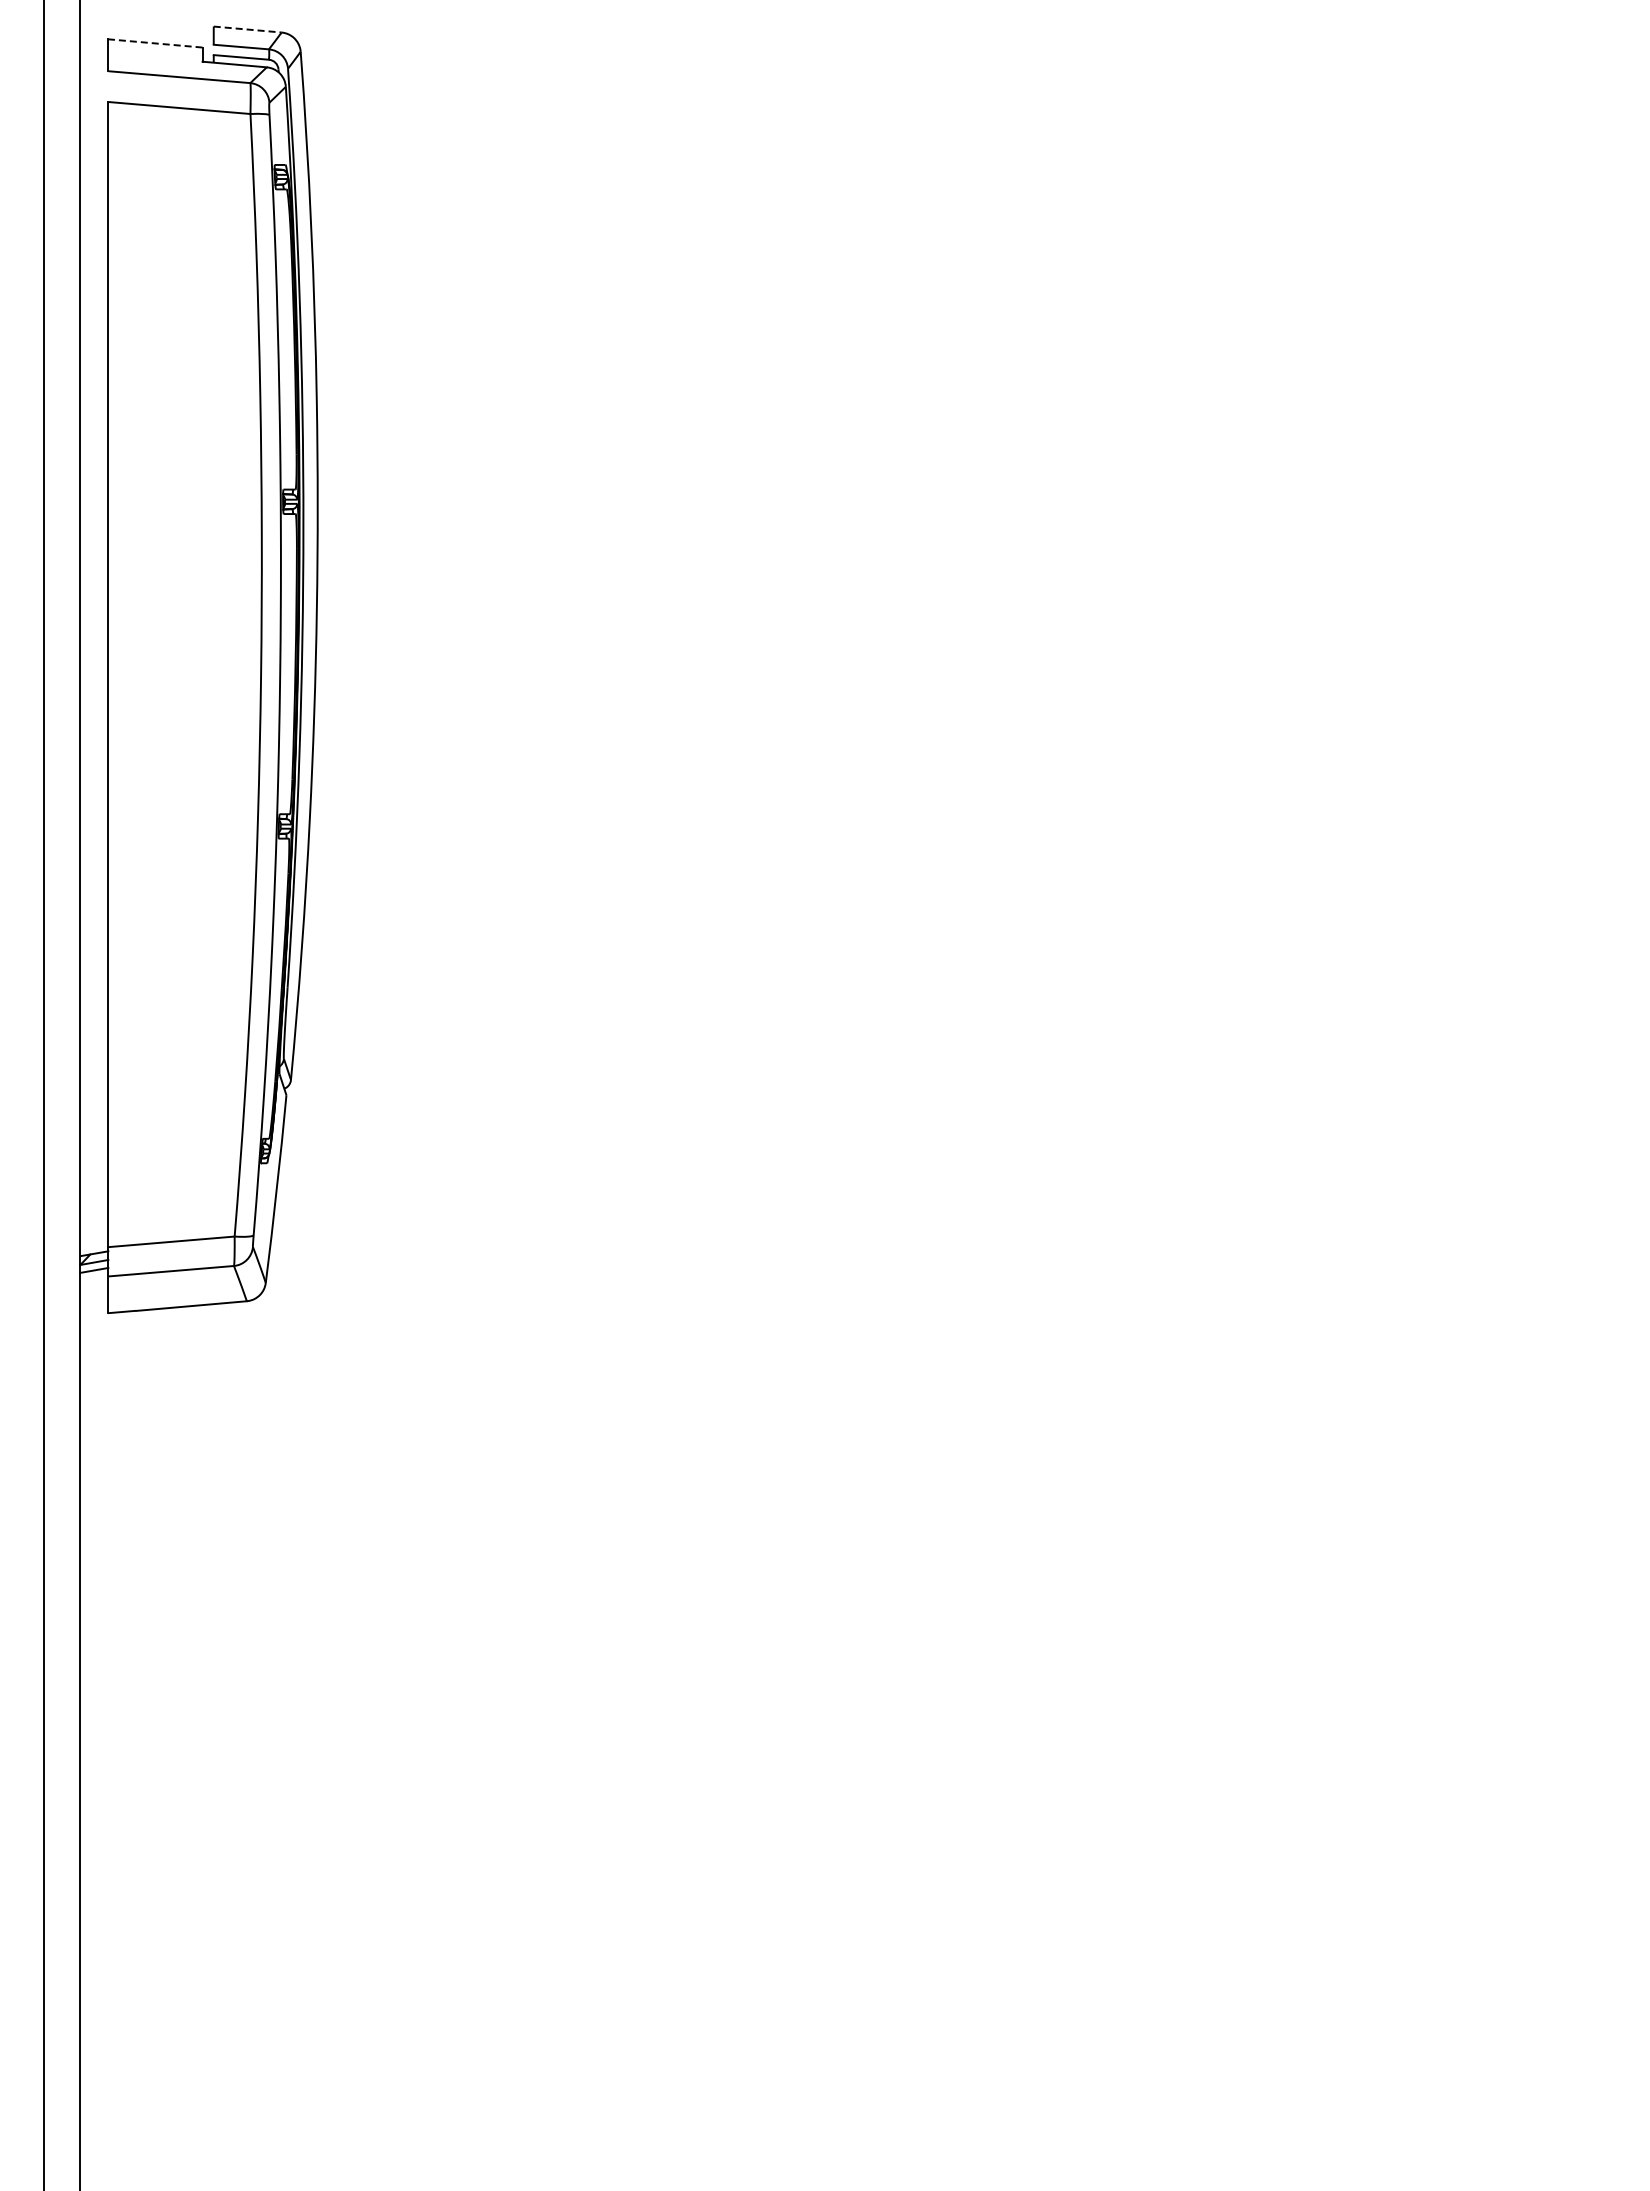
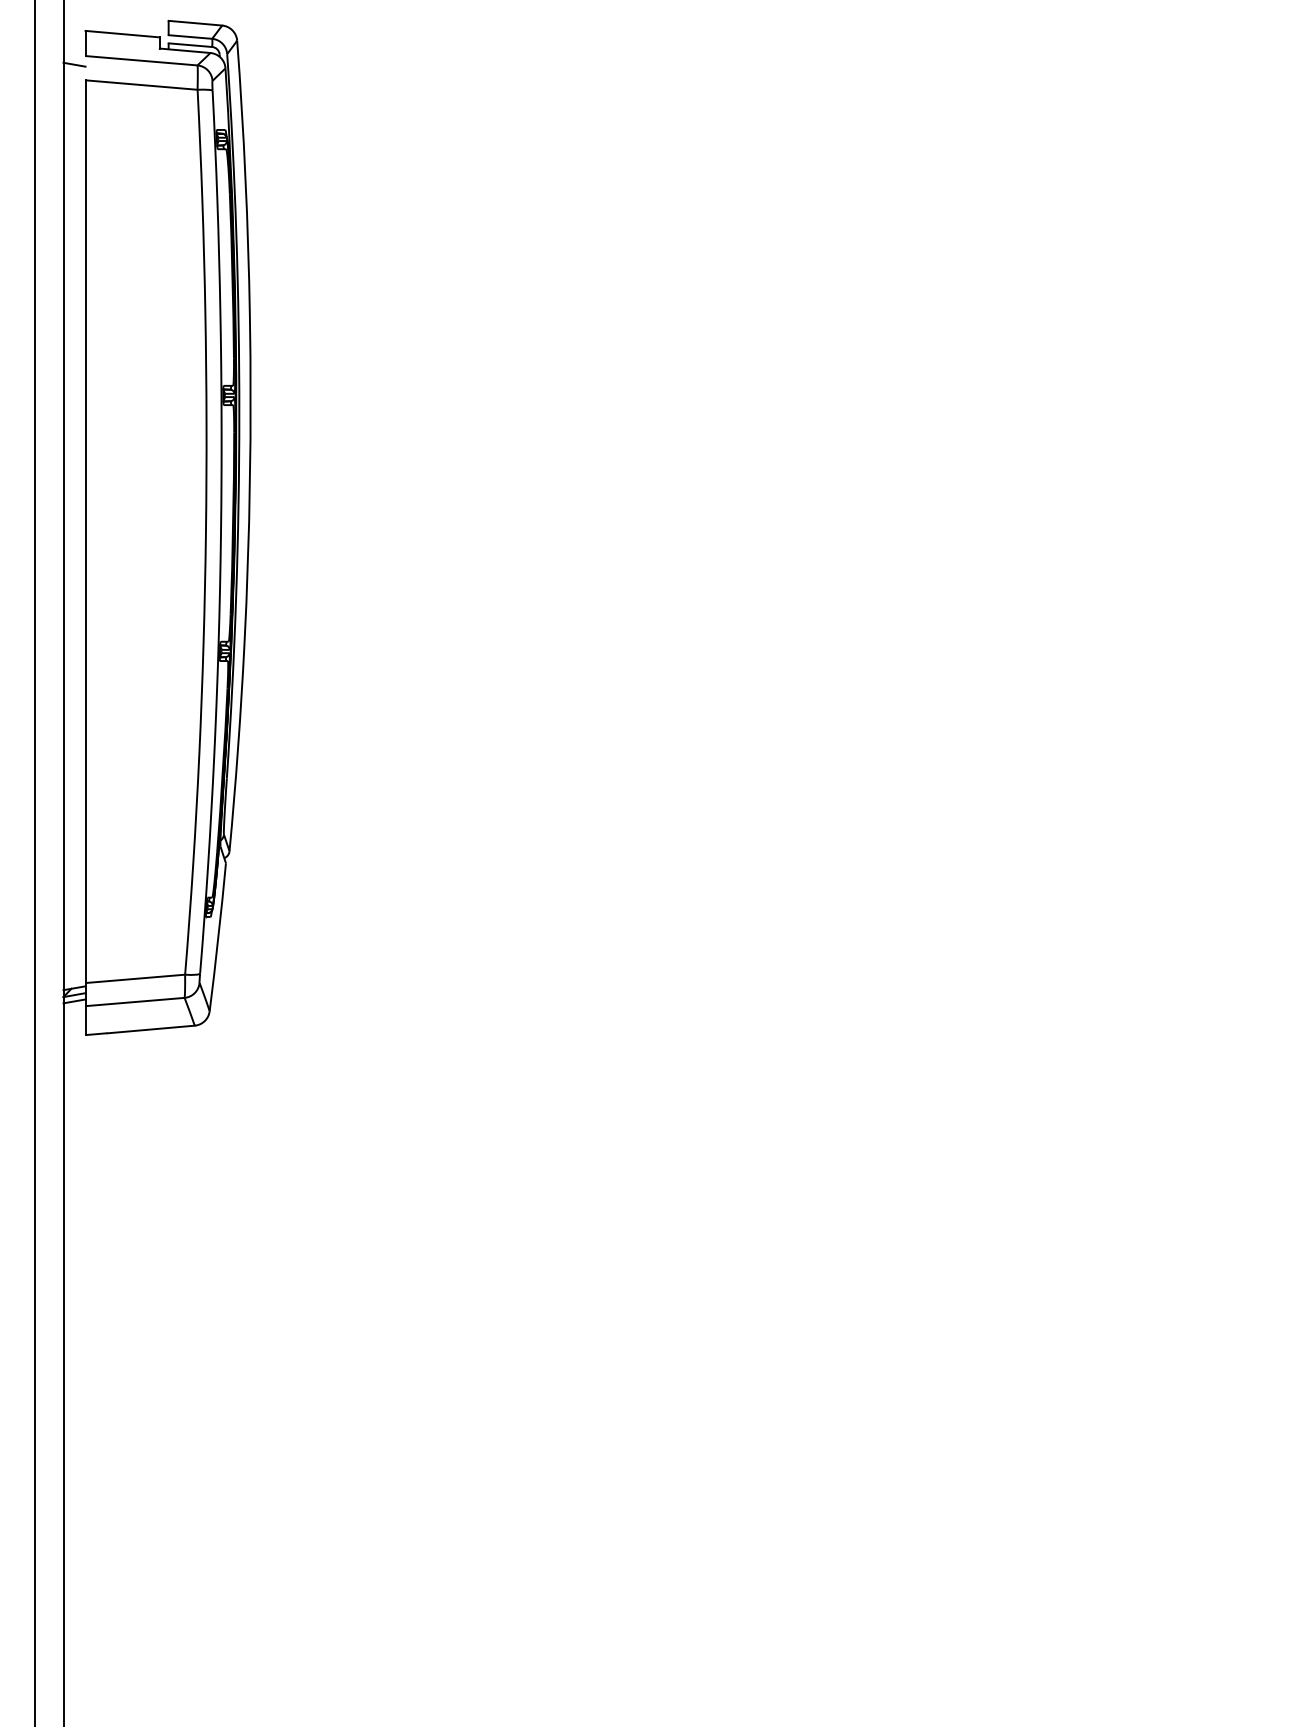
line: (248, 29) -> (196, 23), dashed -> solid
line: (154, 43) -> (121, 34), dashed -> solid
line: (94, 81) -> (74, 64), added

